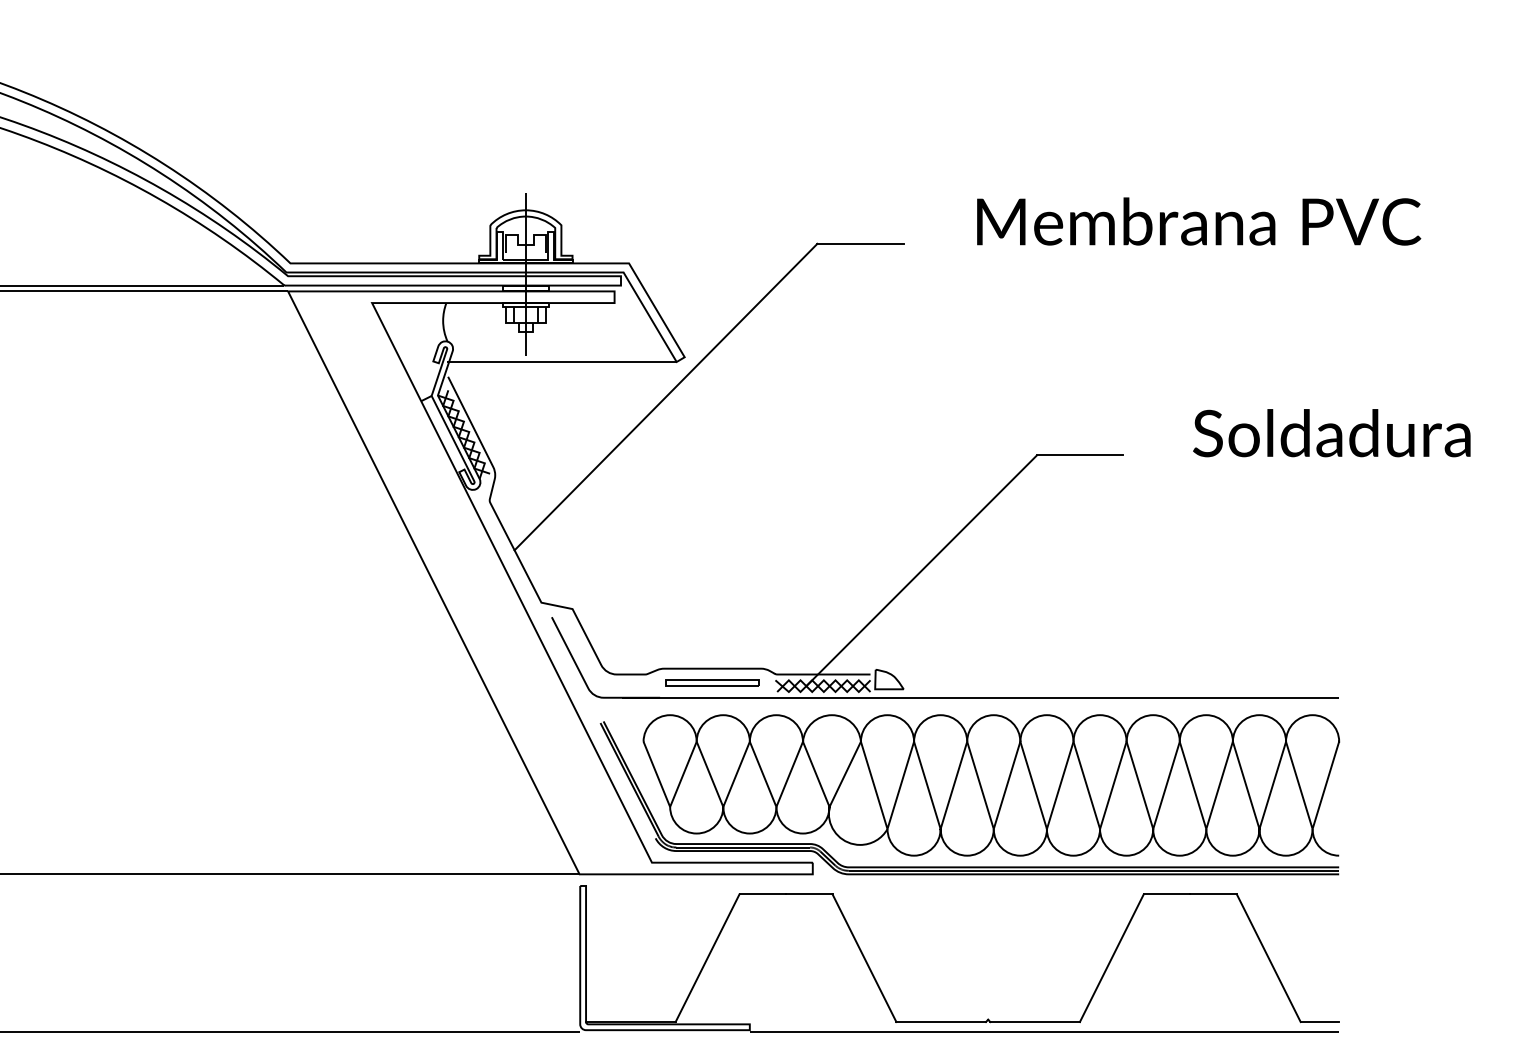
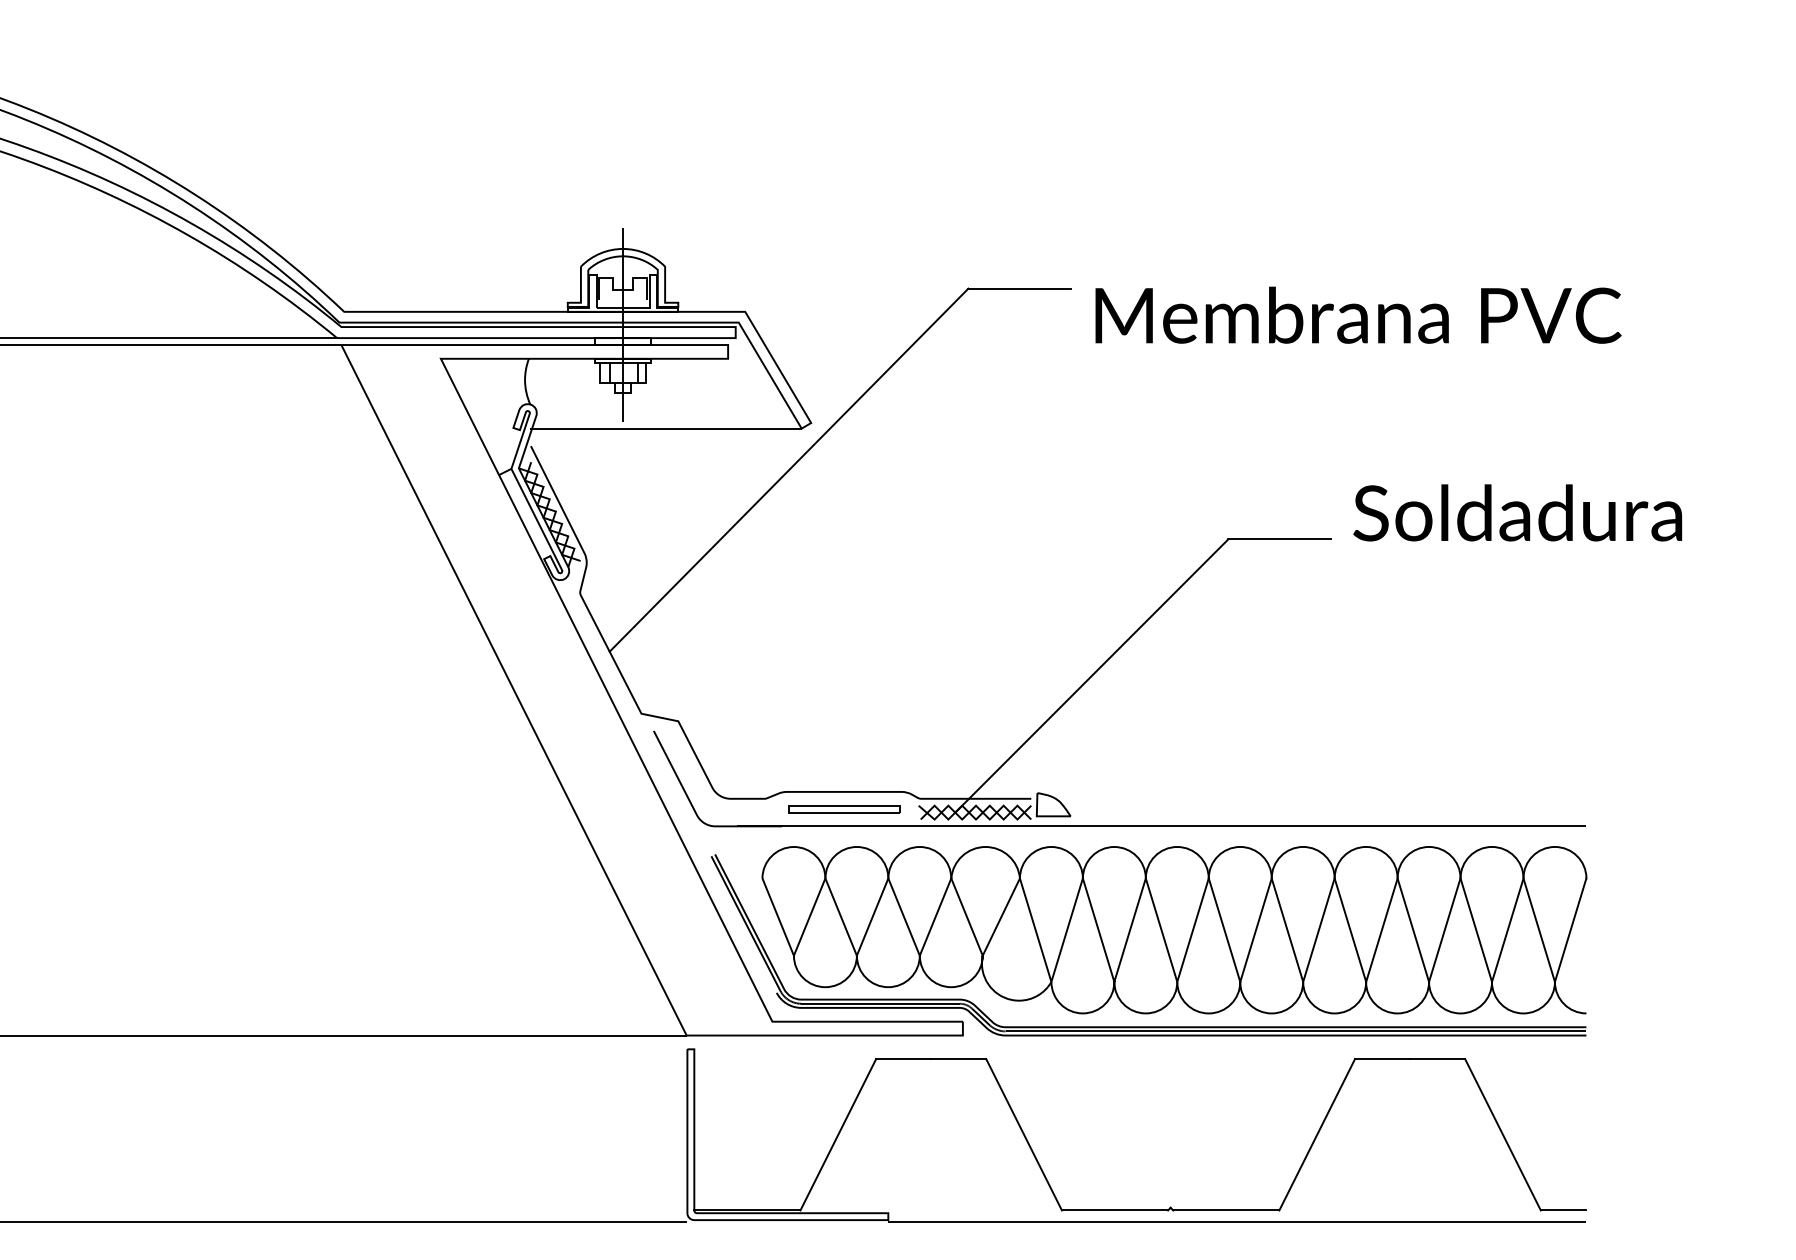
text: (1199, 220) -> (1358, 314), moved
text: (1331, 432) -> (1517, 512), moved

